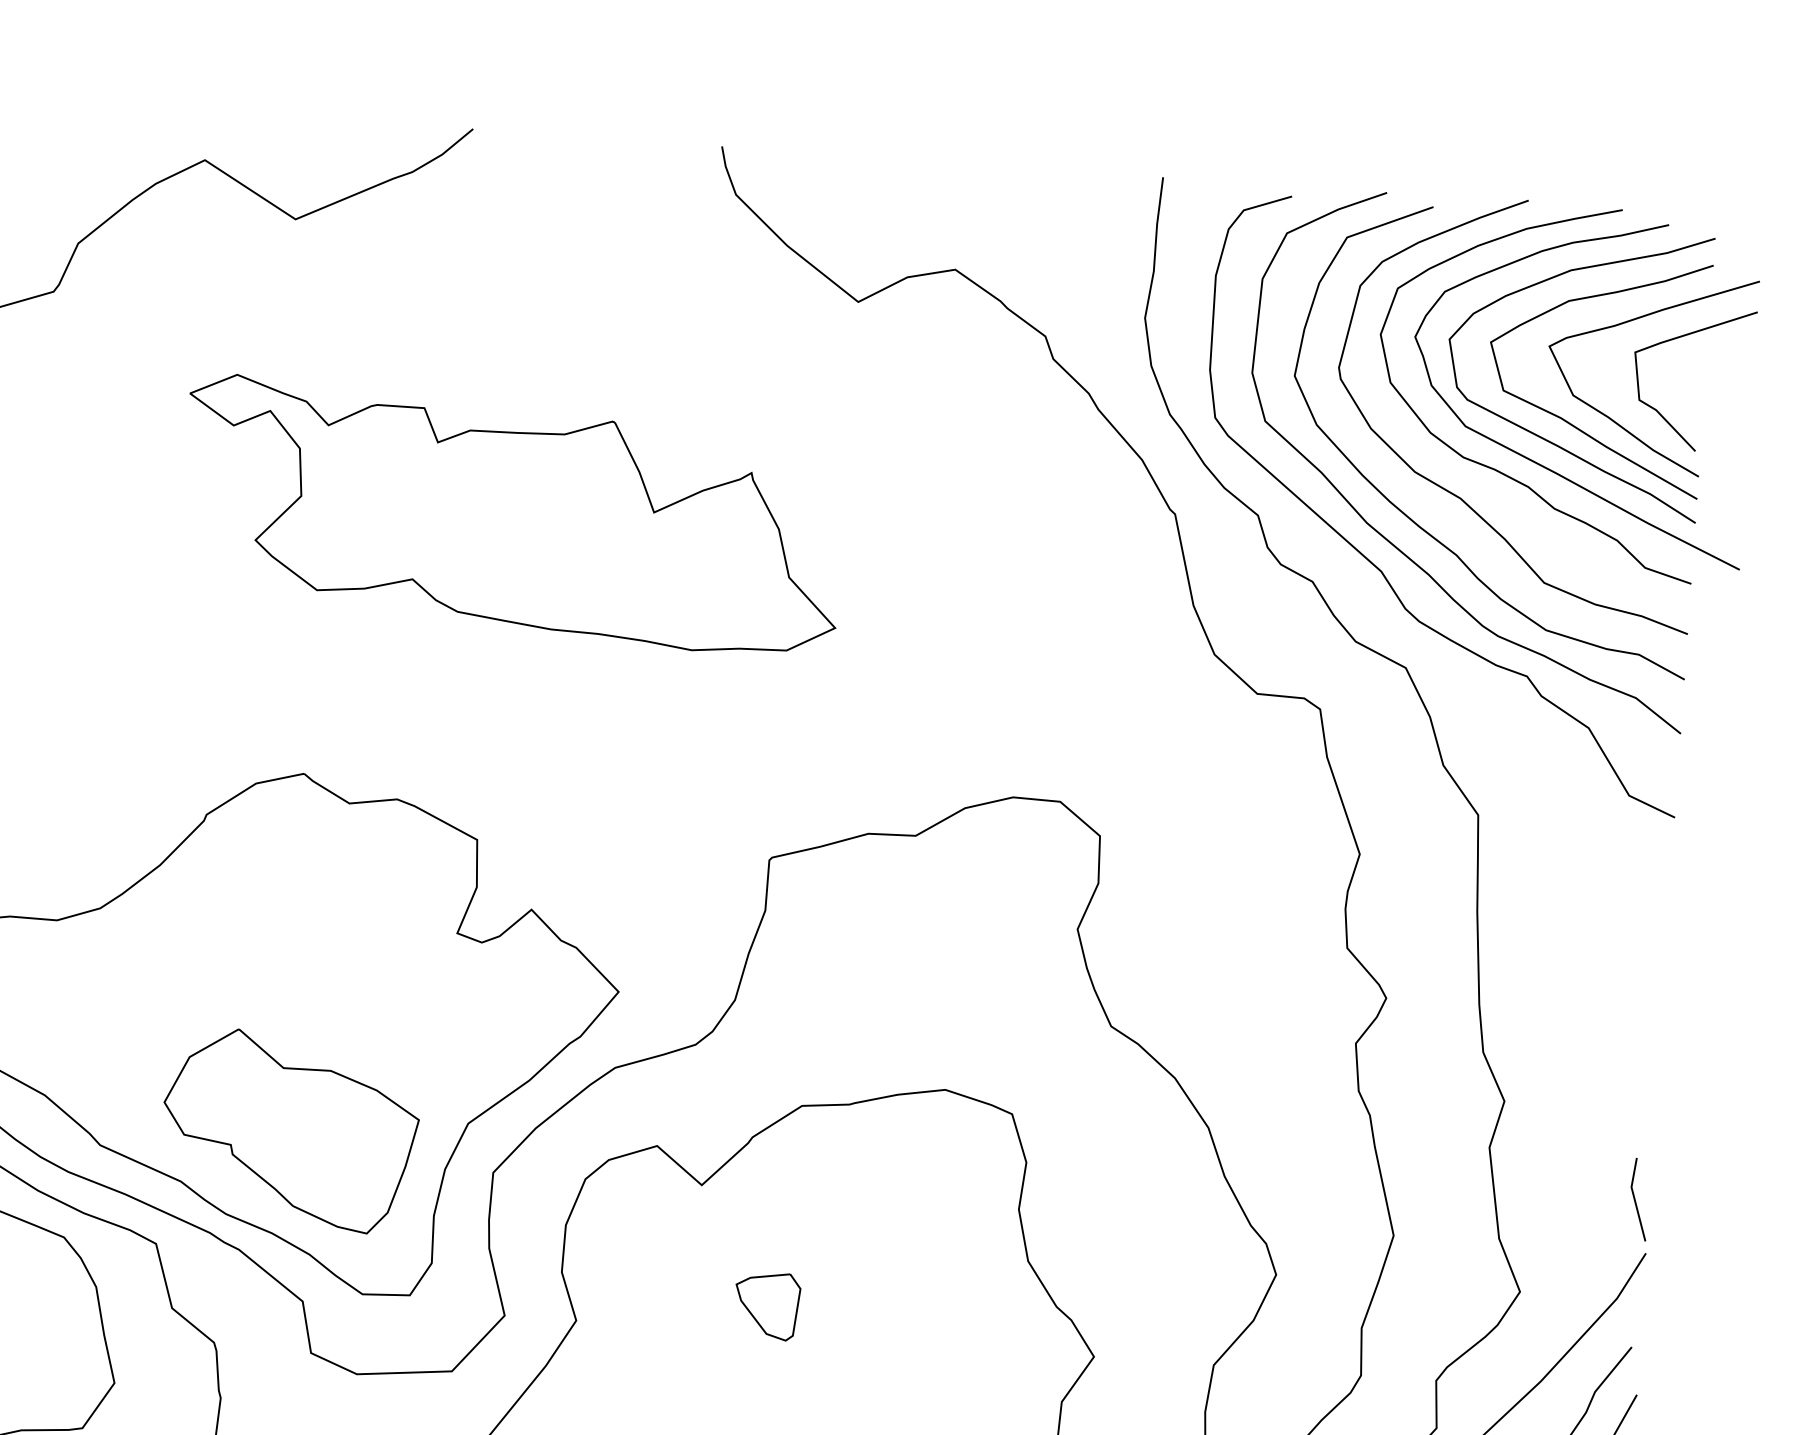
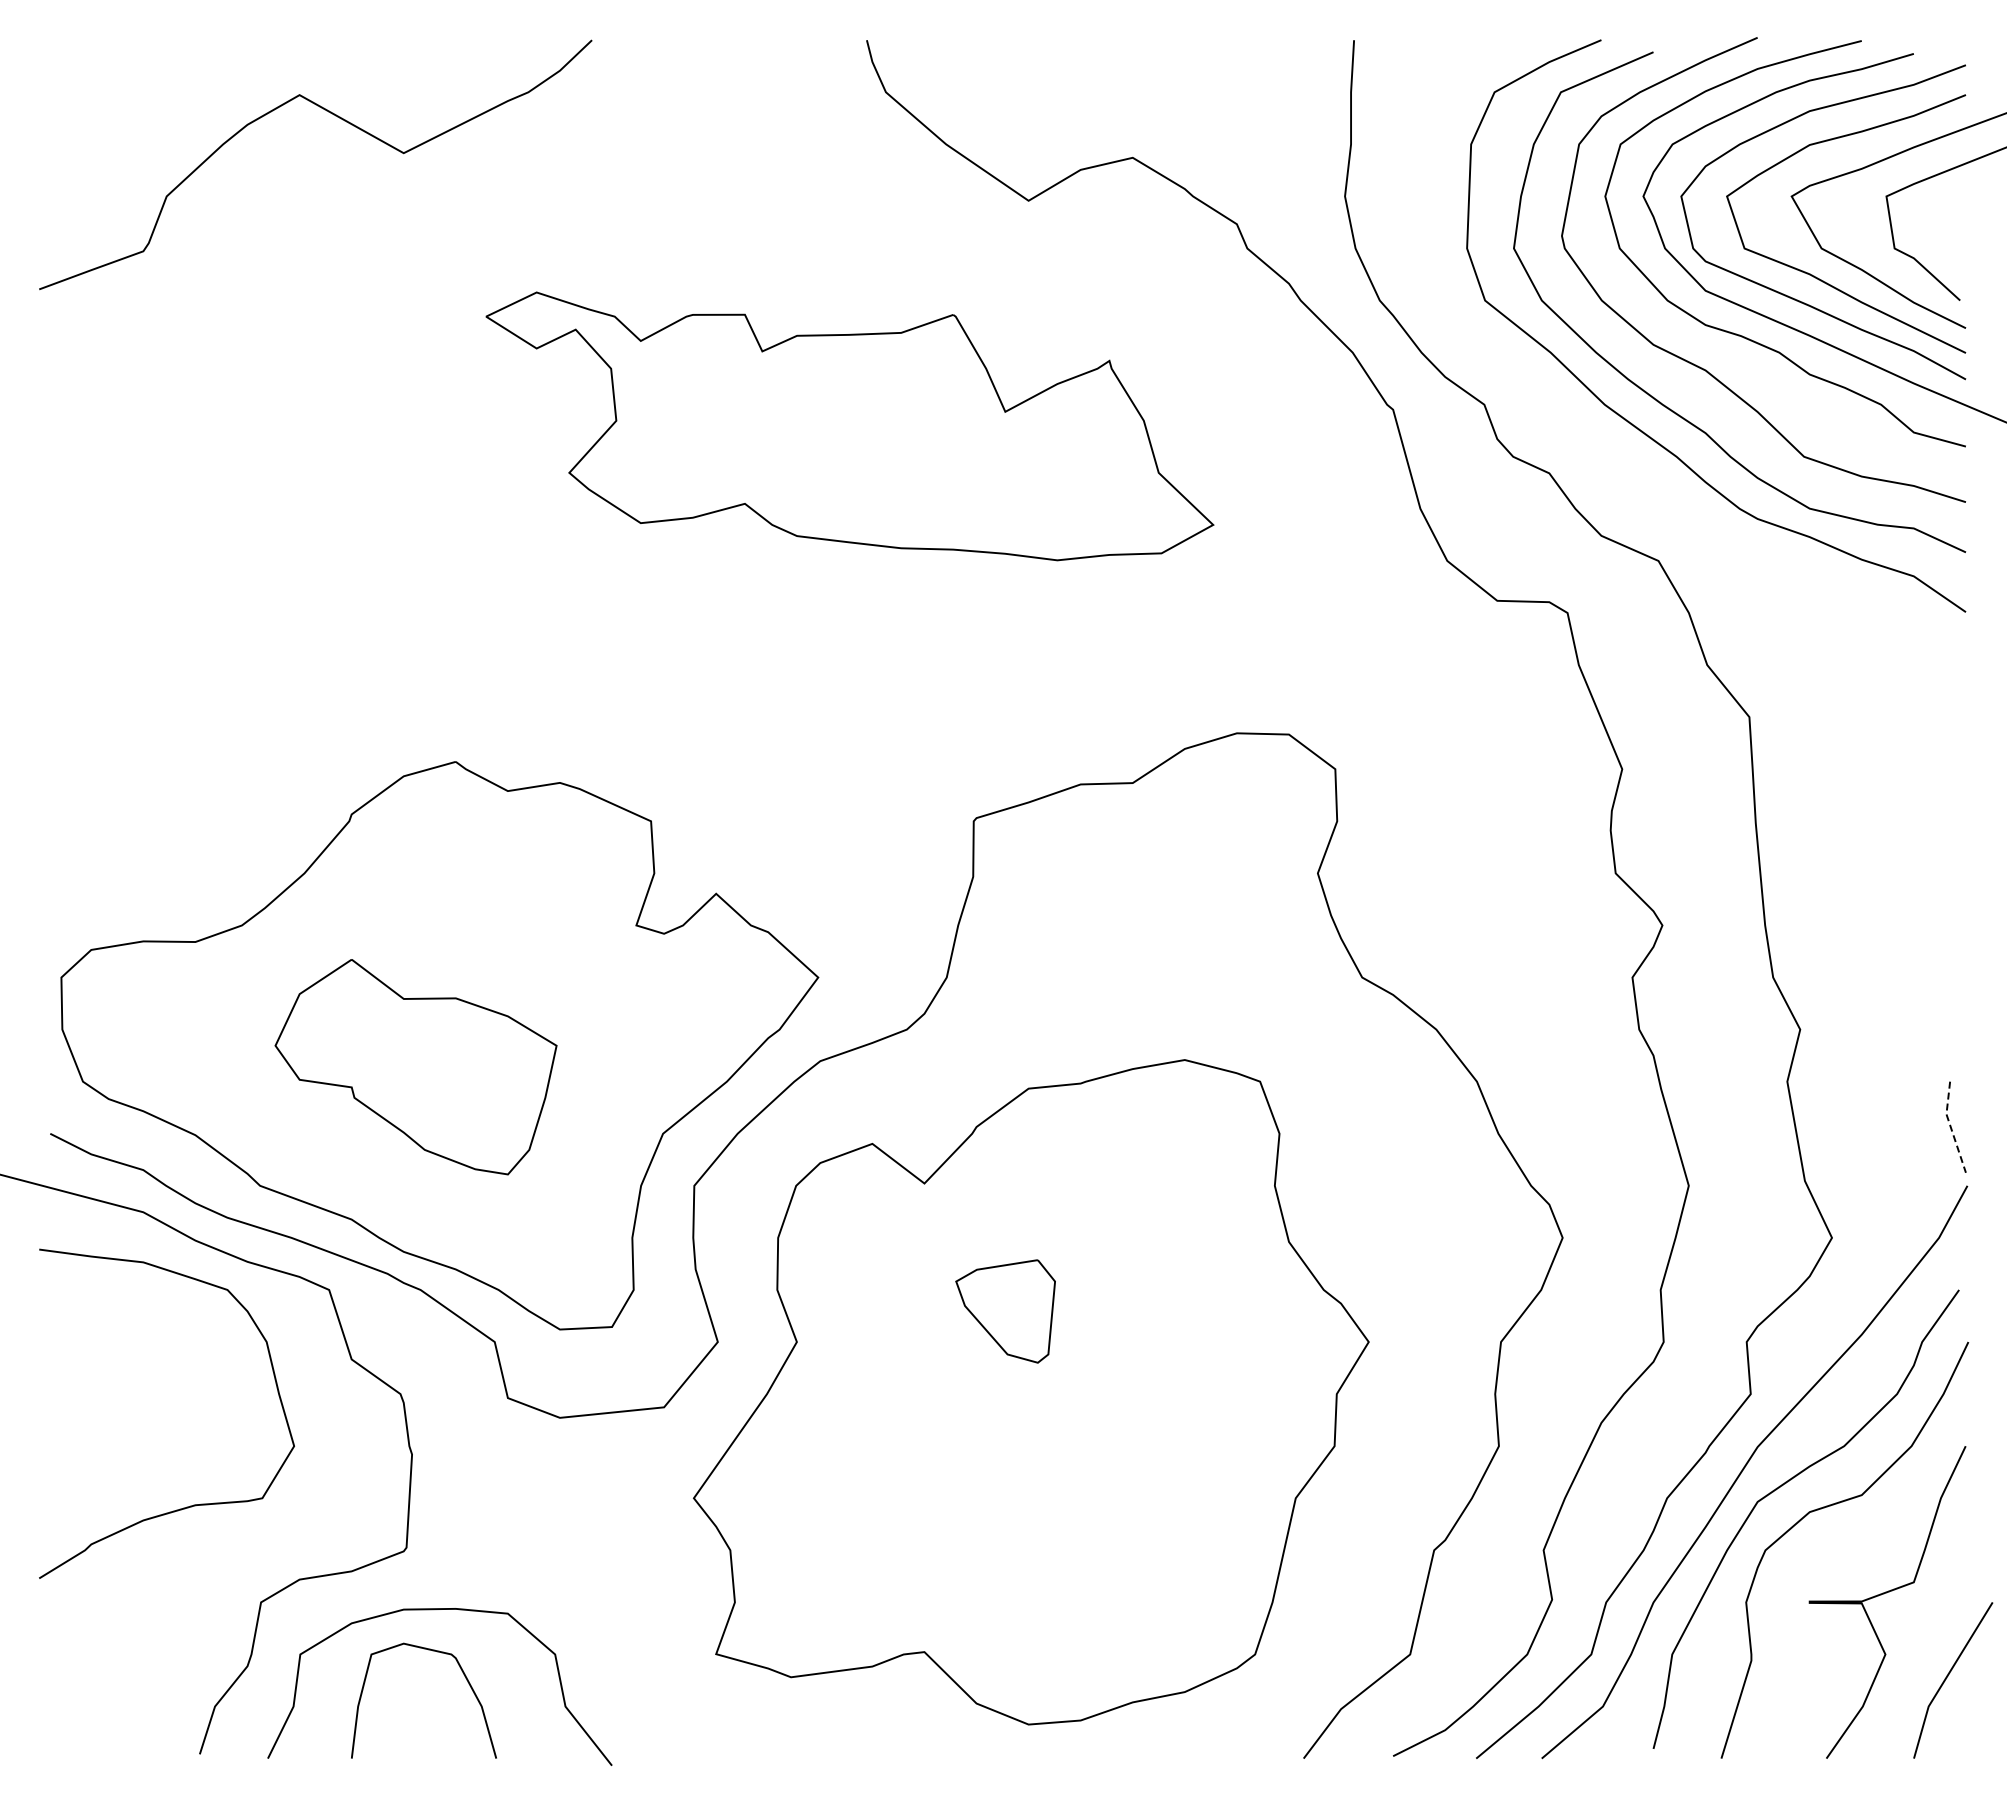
part: (512, 515) -> (849, 426), moved
curve: (1381, 570) -> (1624, 455), removed
part: (289, 1130) -> (415, 1067), moved
line: (1634, 1199) -> (1950, 1127), solid -> dashed
part: (767, 1305) -> (1005, 1310), size x1.4

